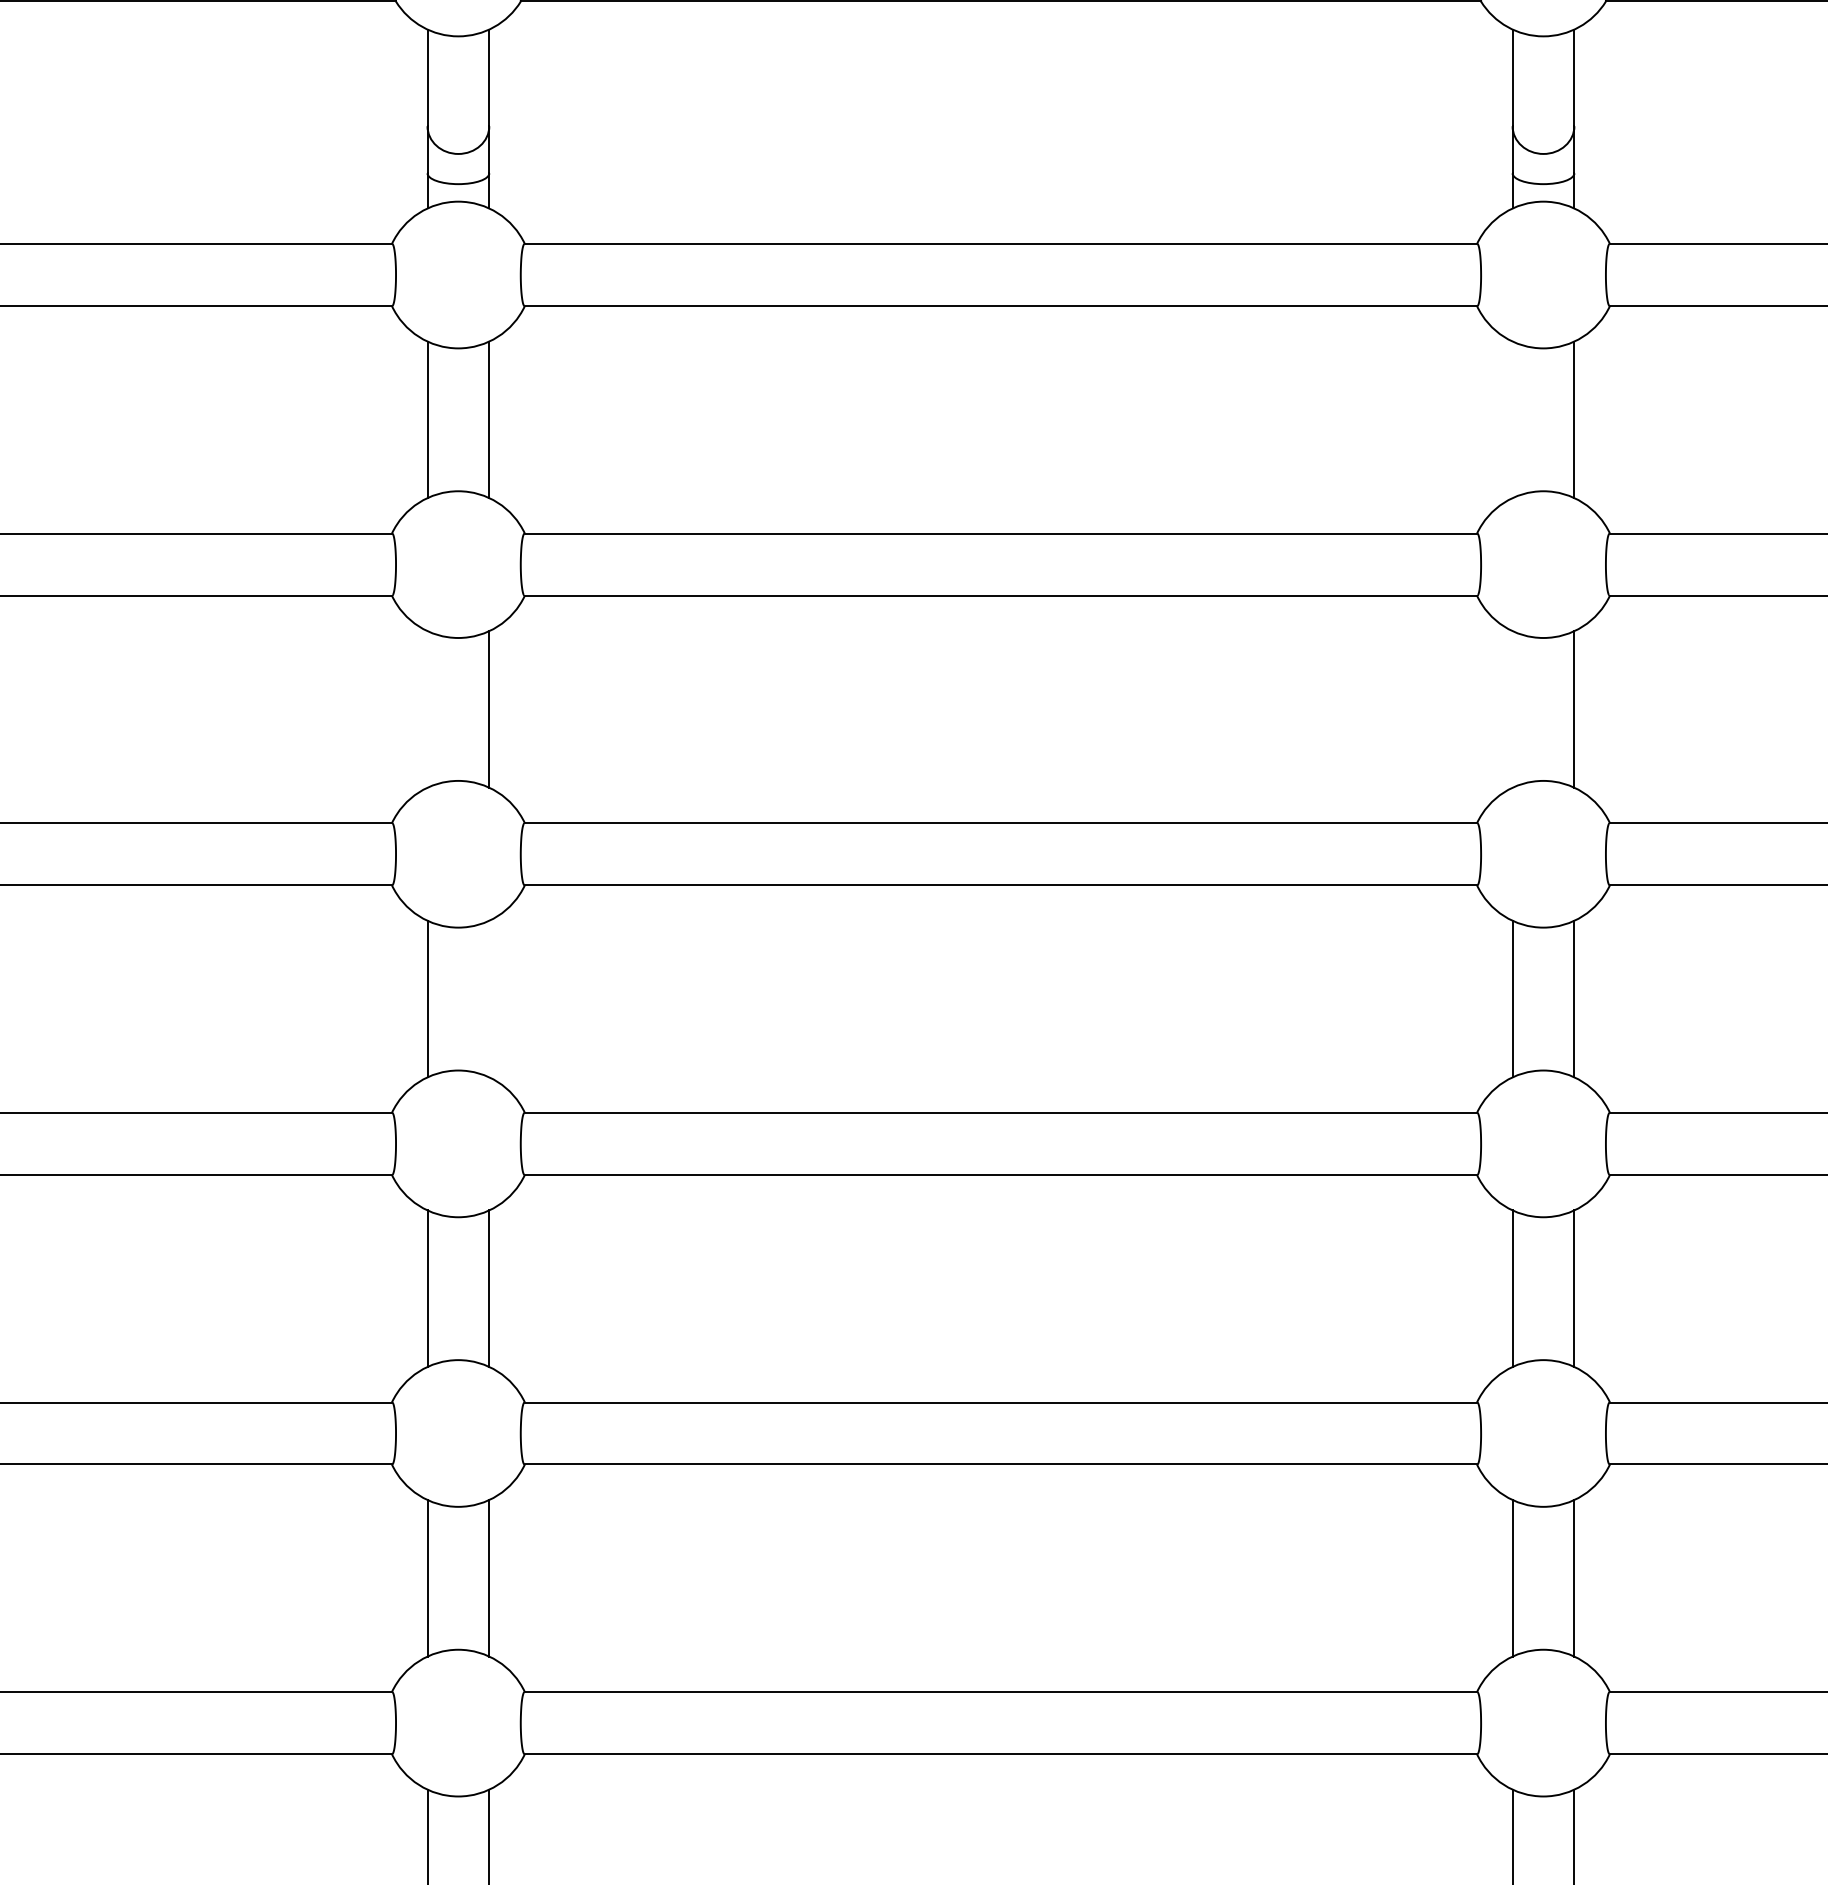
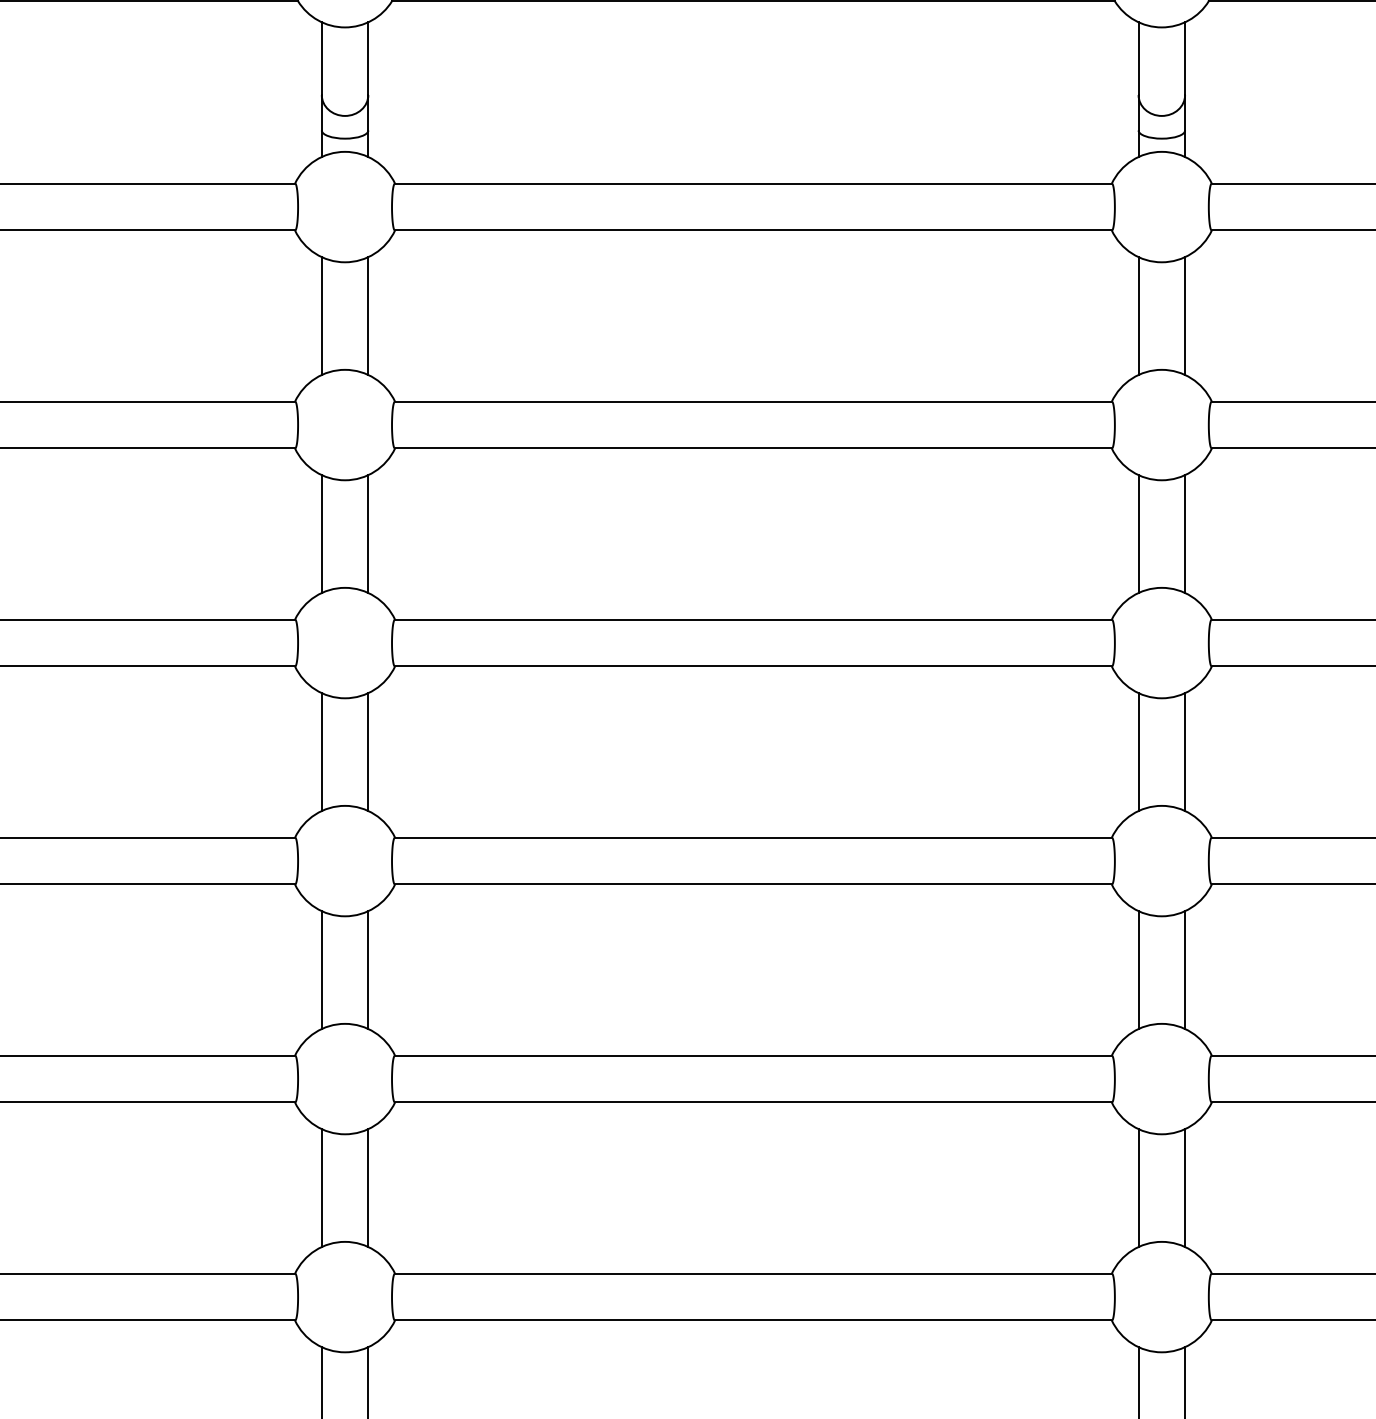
line: (1512, 420) -> (1138, 316), added
line: (427, 708) -> (321, 533), added
line: (1512, 708) -> (1138, 533), added
line: (489, 999) -> (368, 752), added

